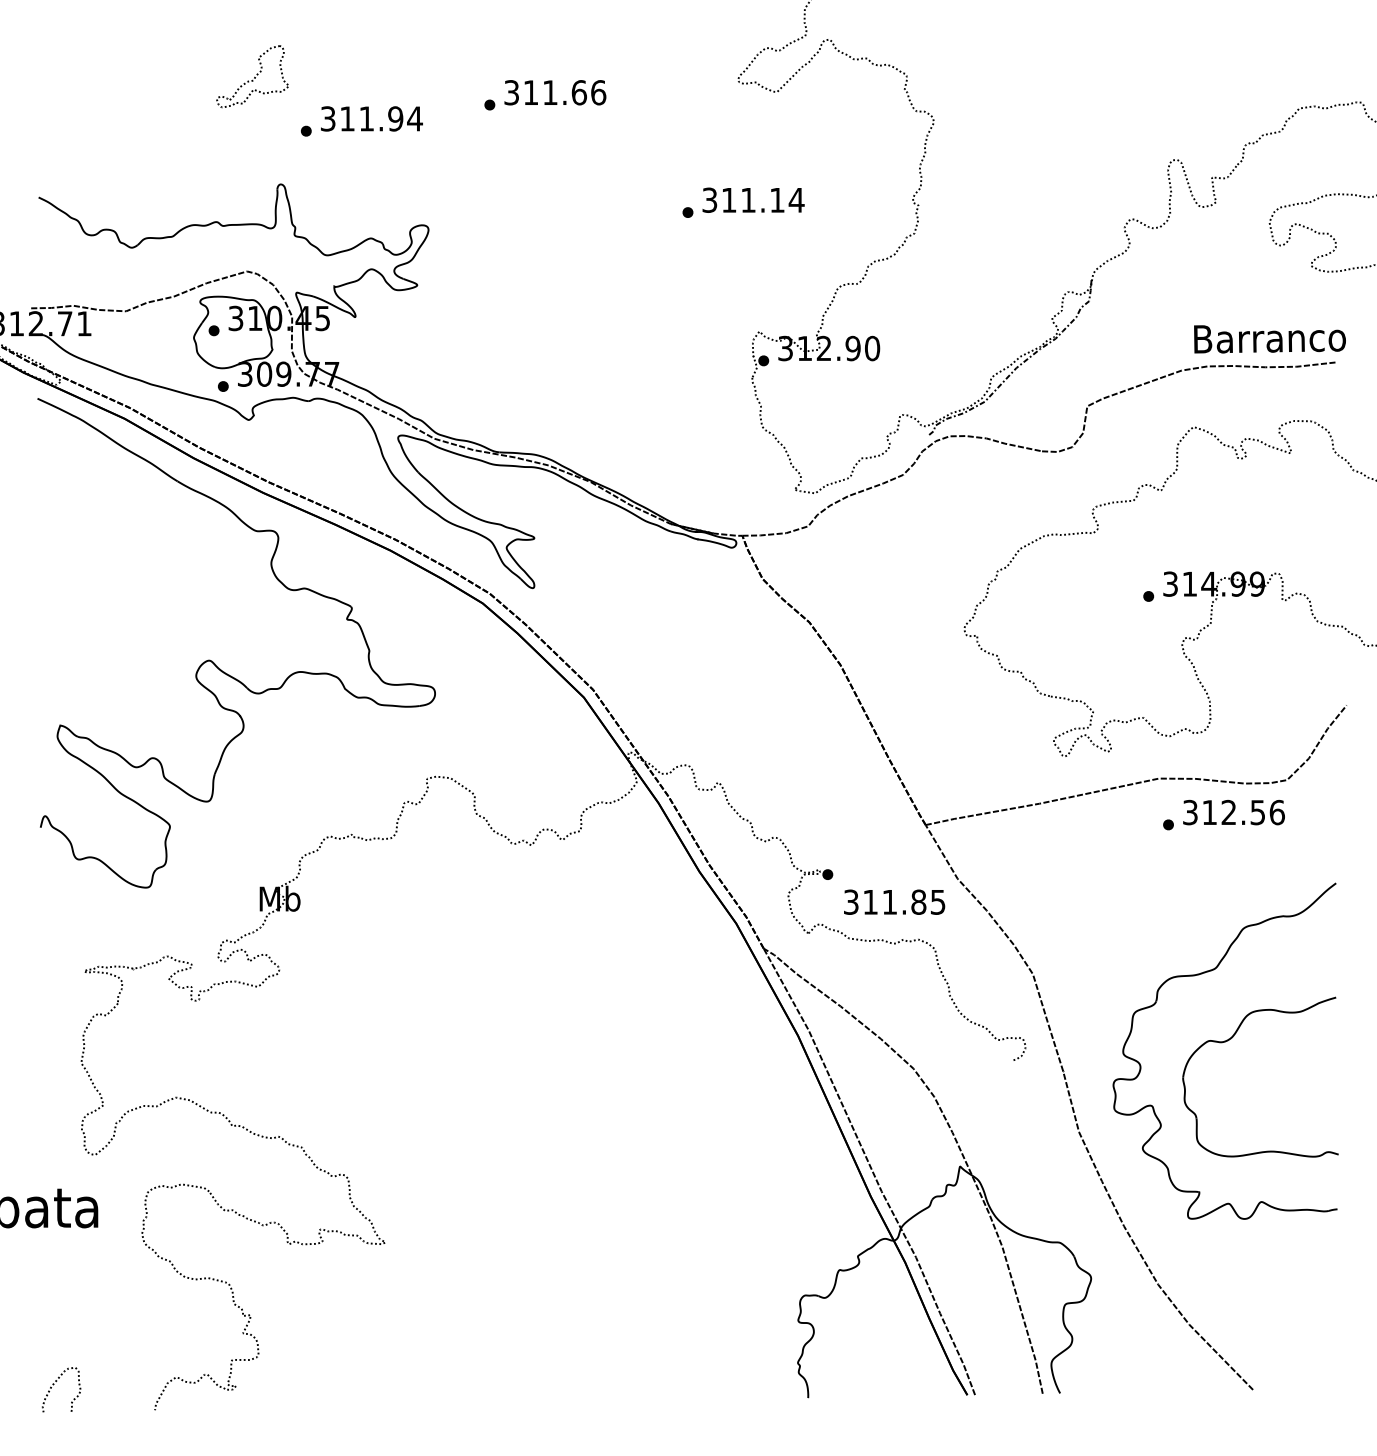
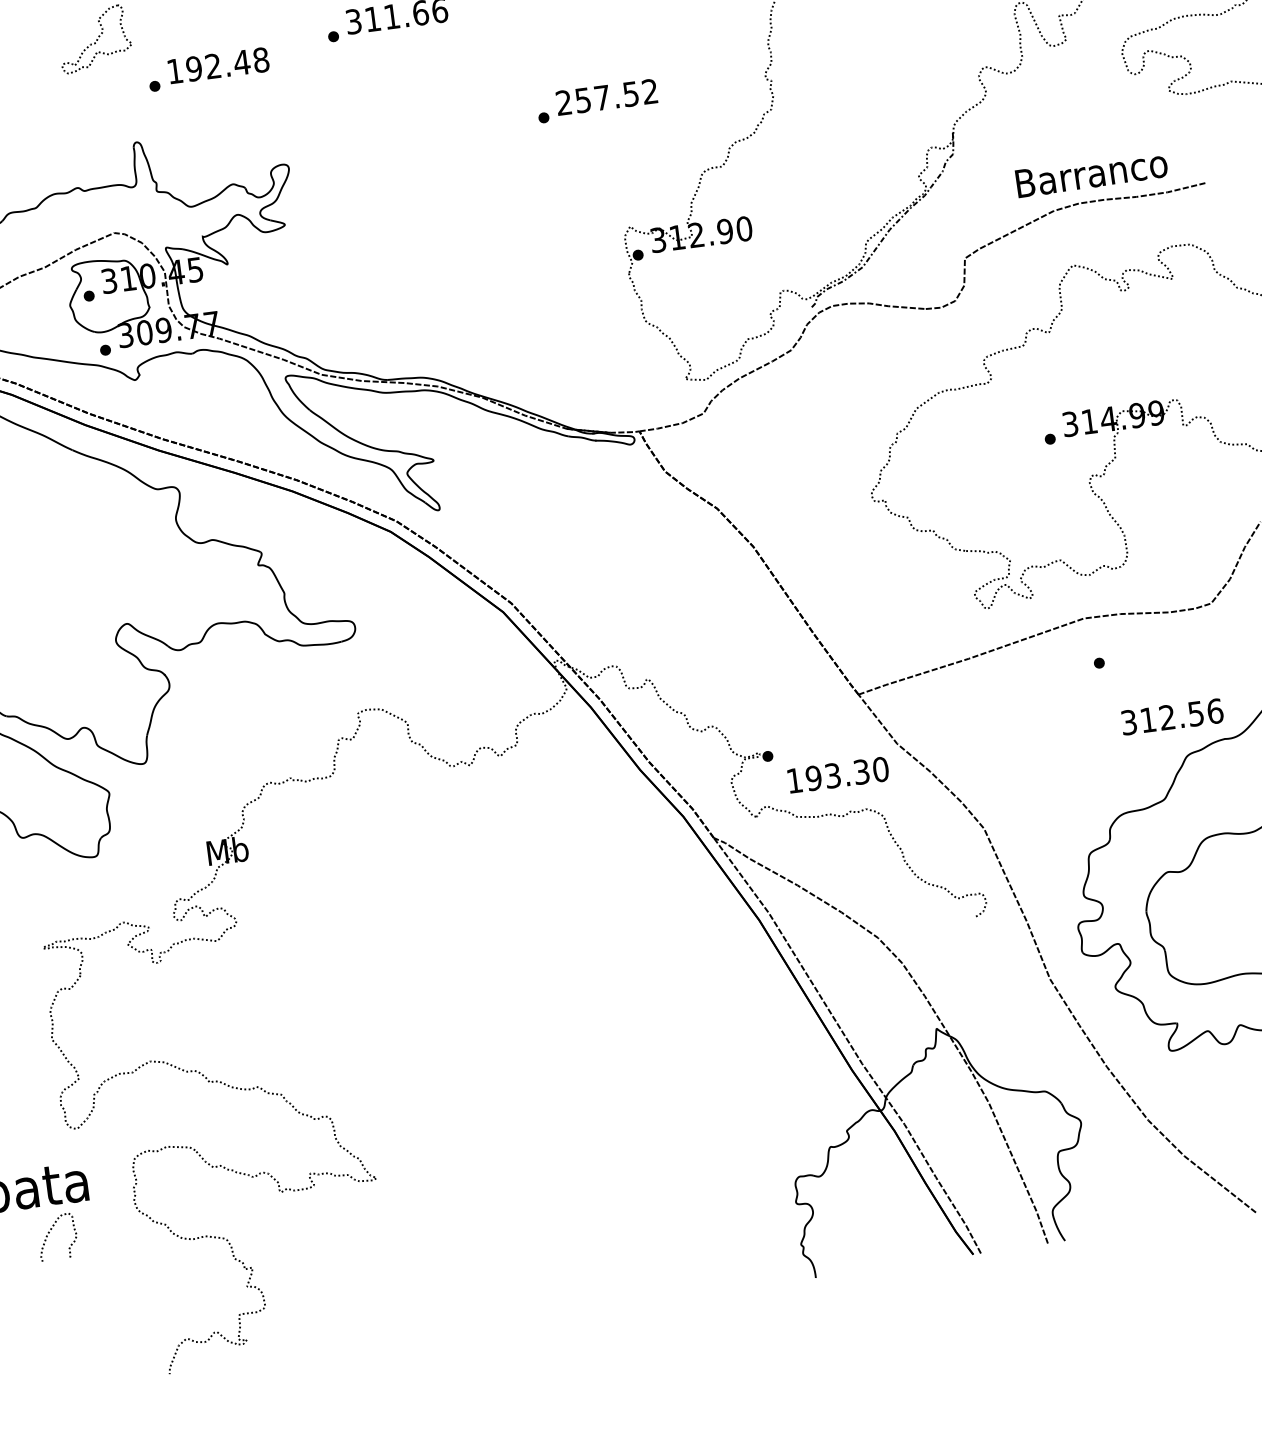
text: (371, 118) -> (217, 65), 311.94 -> 192.48
text: (753, 199) -> (607, 96), 311.14 -> 257.52
text: (1269, 339) -> (1091, 174), moved
text: (1233, 812) -> (1171, 716), moved
text: (894, 901) -> (837, 774), 311.85 -> 193.30
curve: (56, 1382) -> (51, 1230), moved

